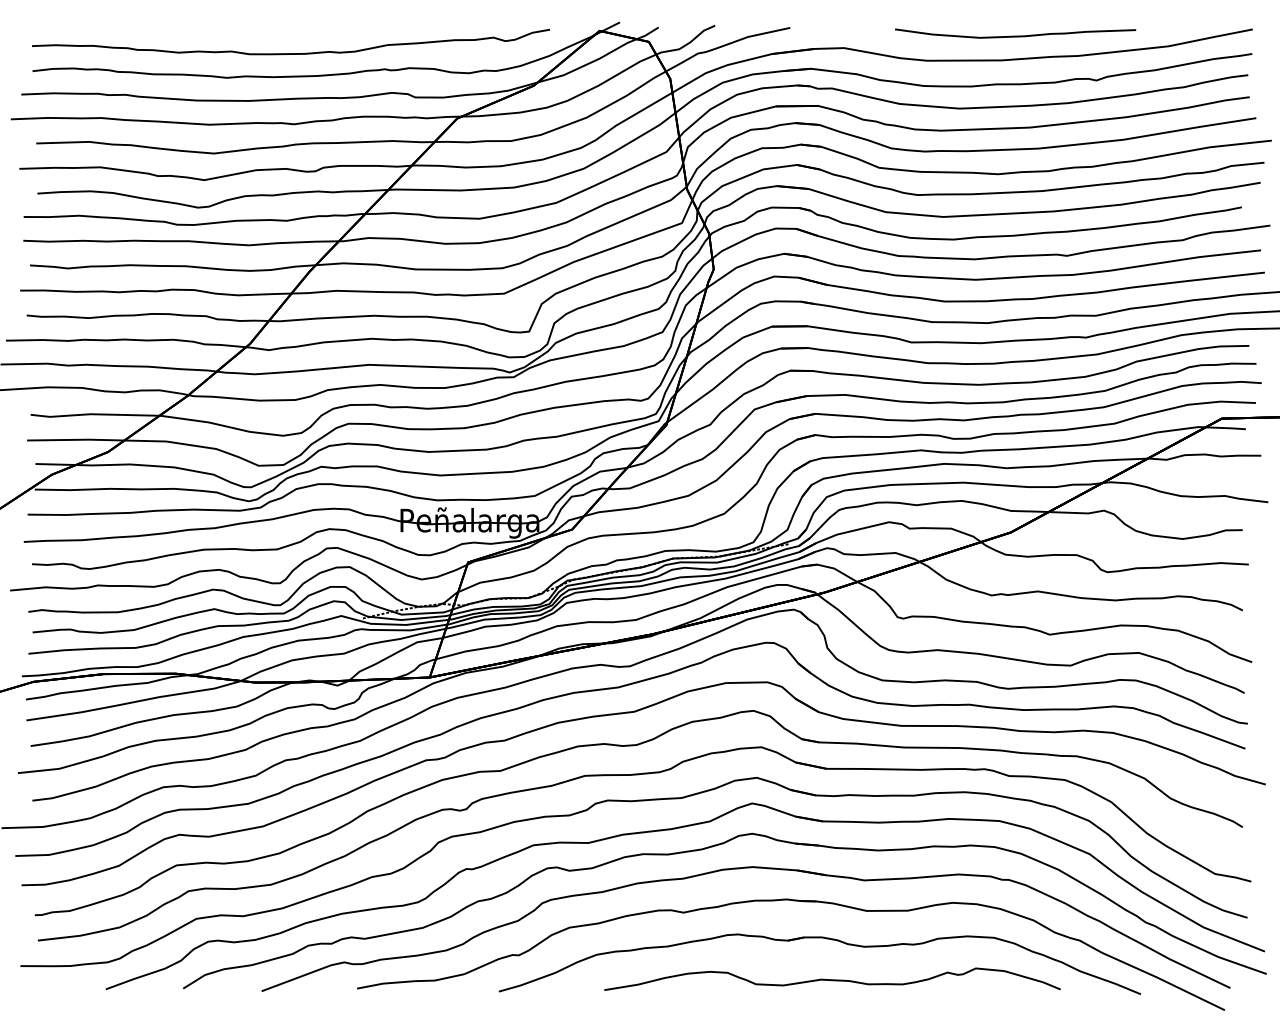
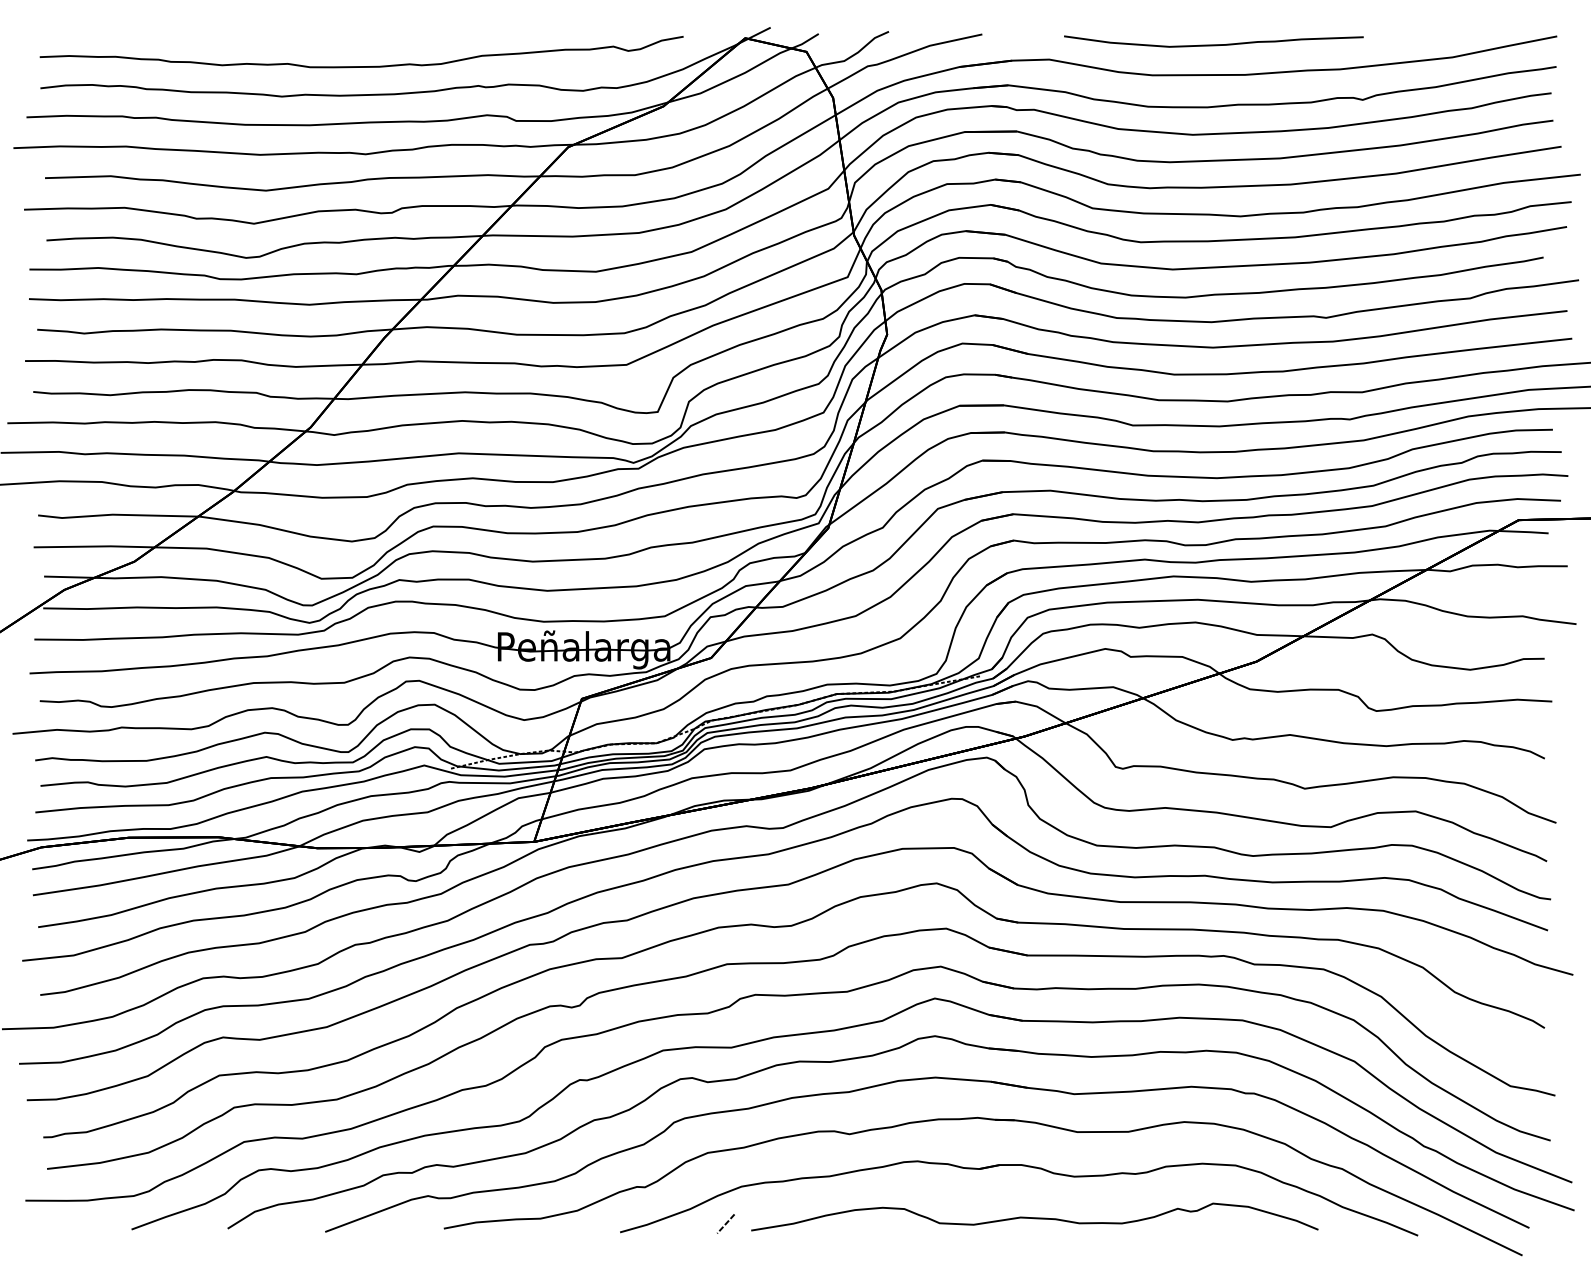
curve: (1015, 35) -> (1213, 43), moved
line: (583, 984) -> (725, 1223), added

